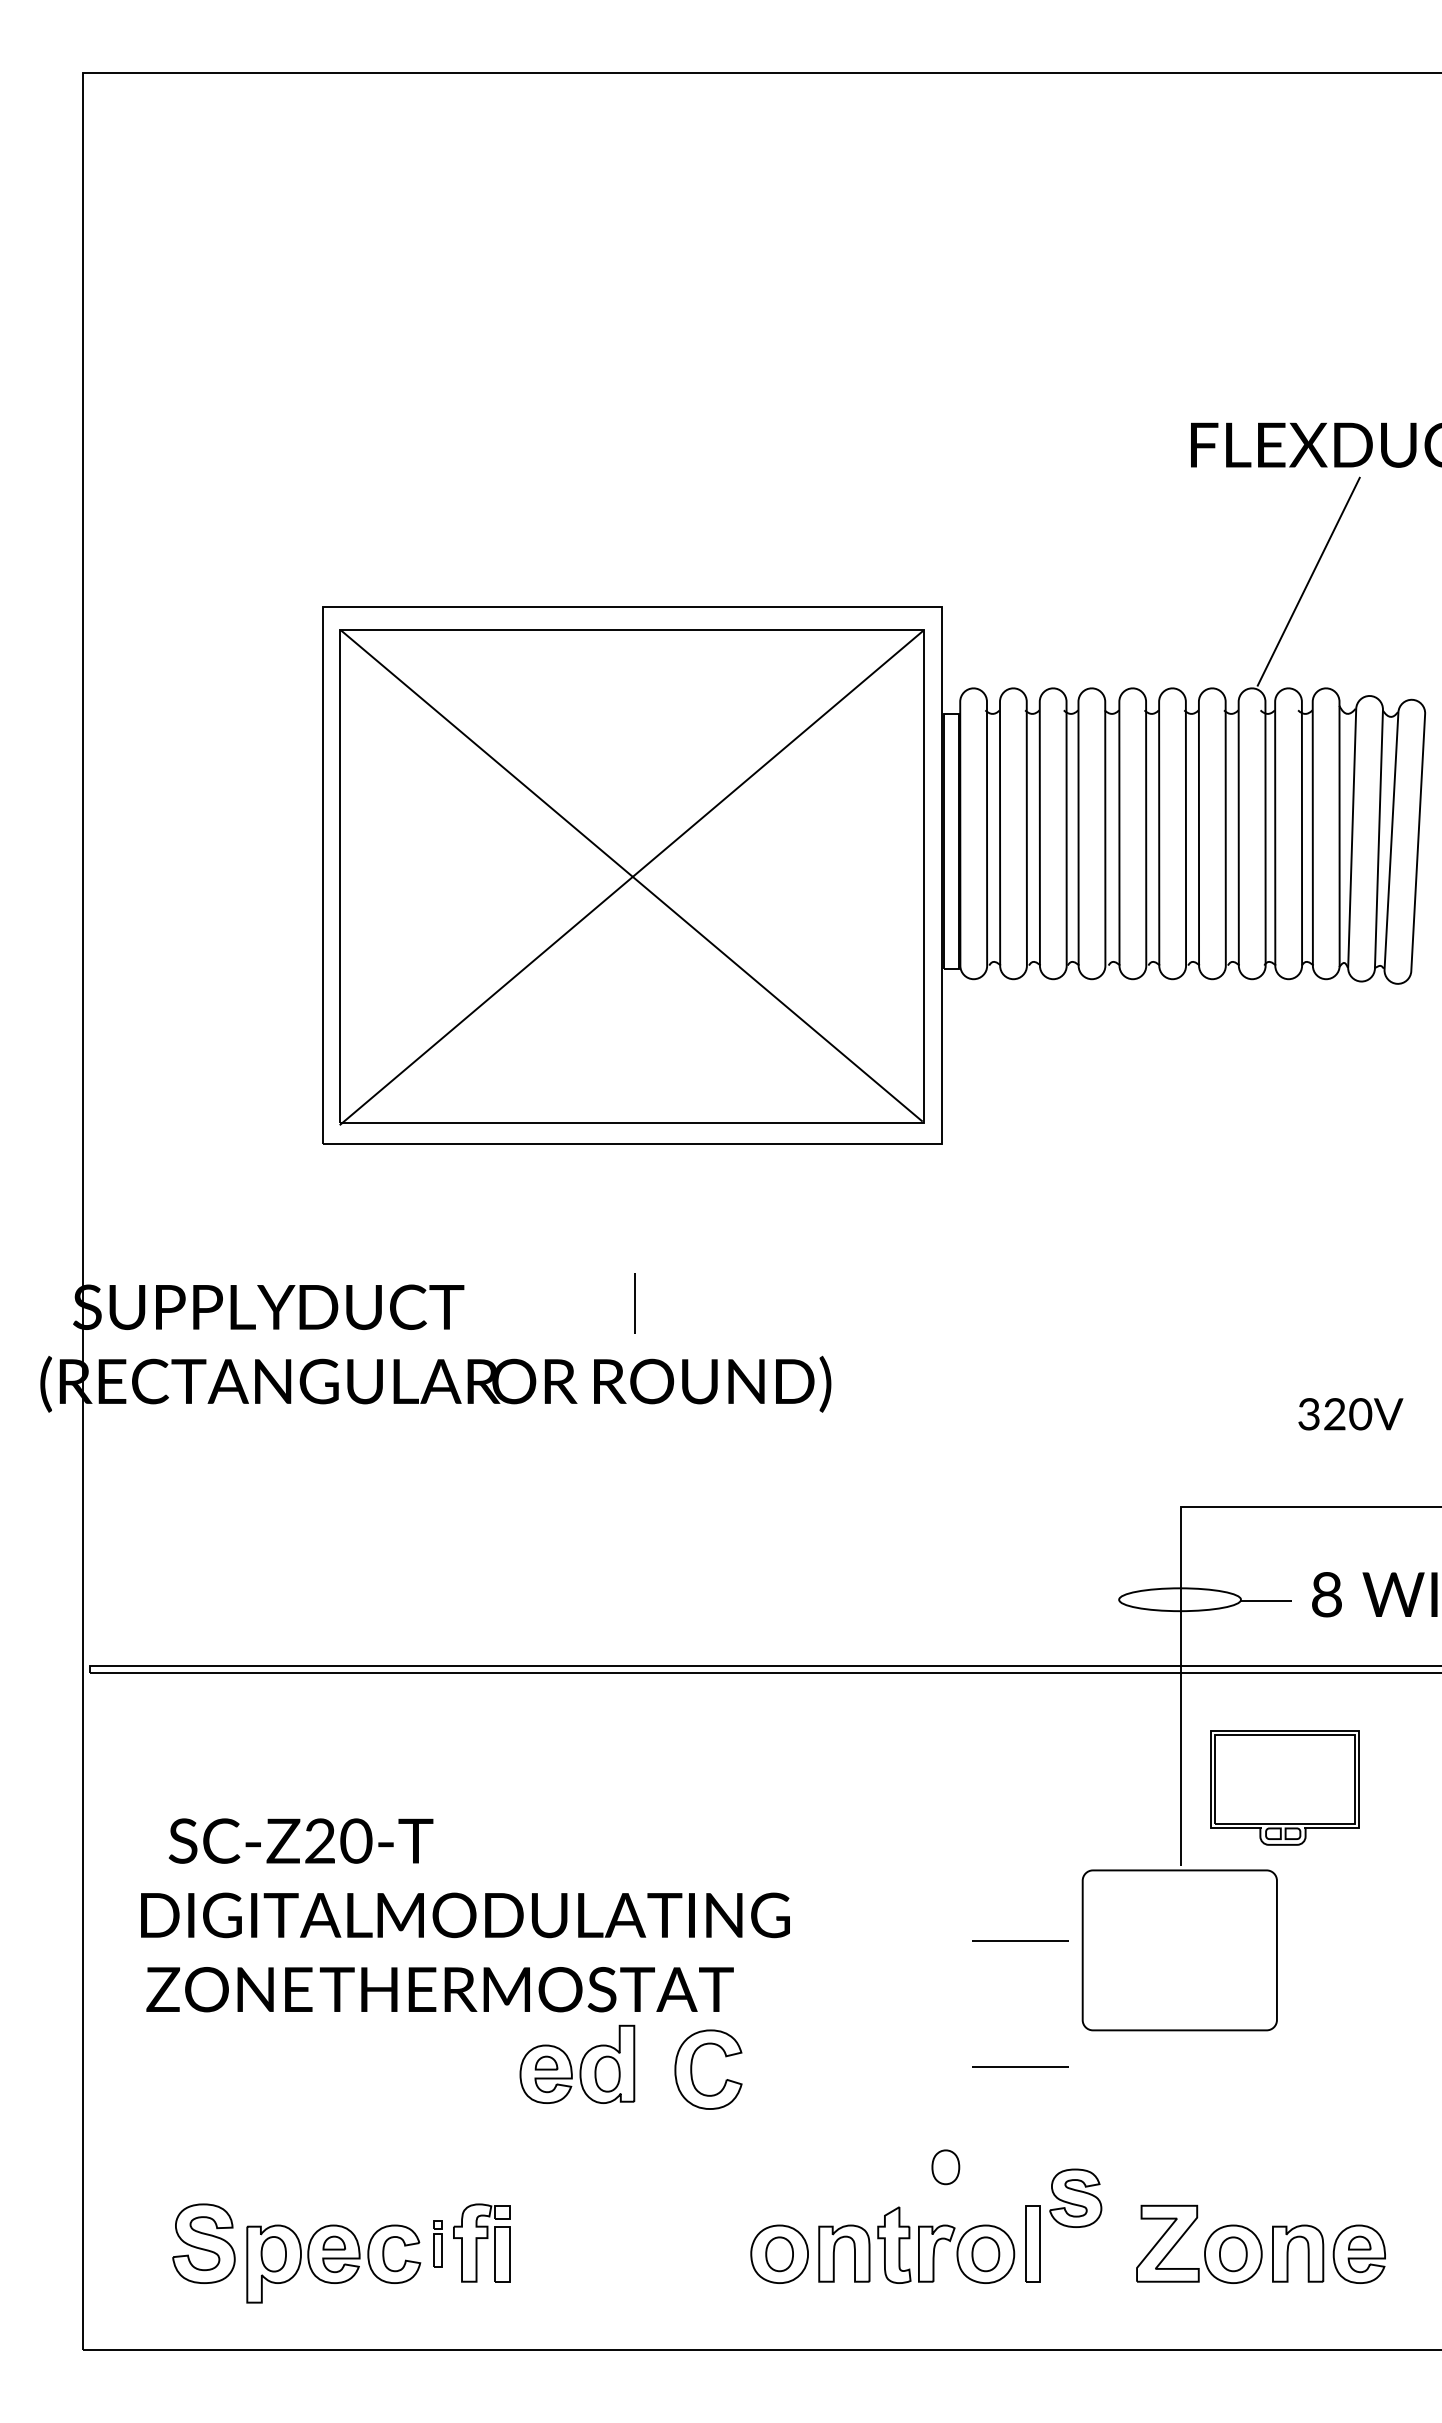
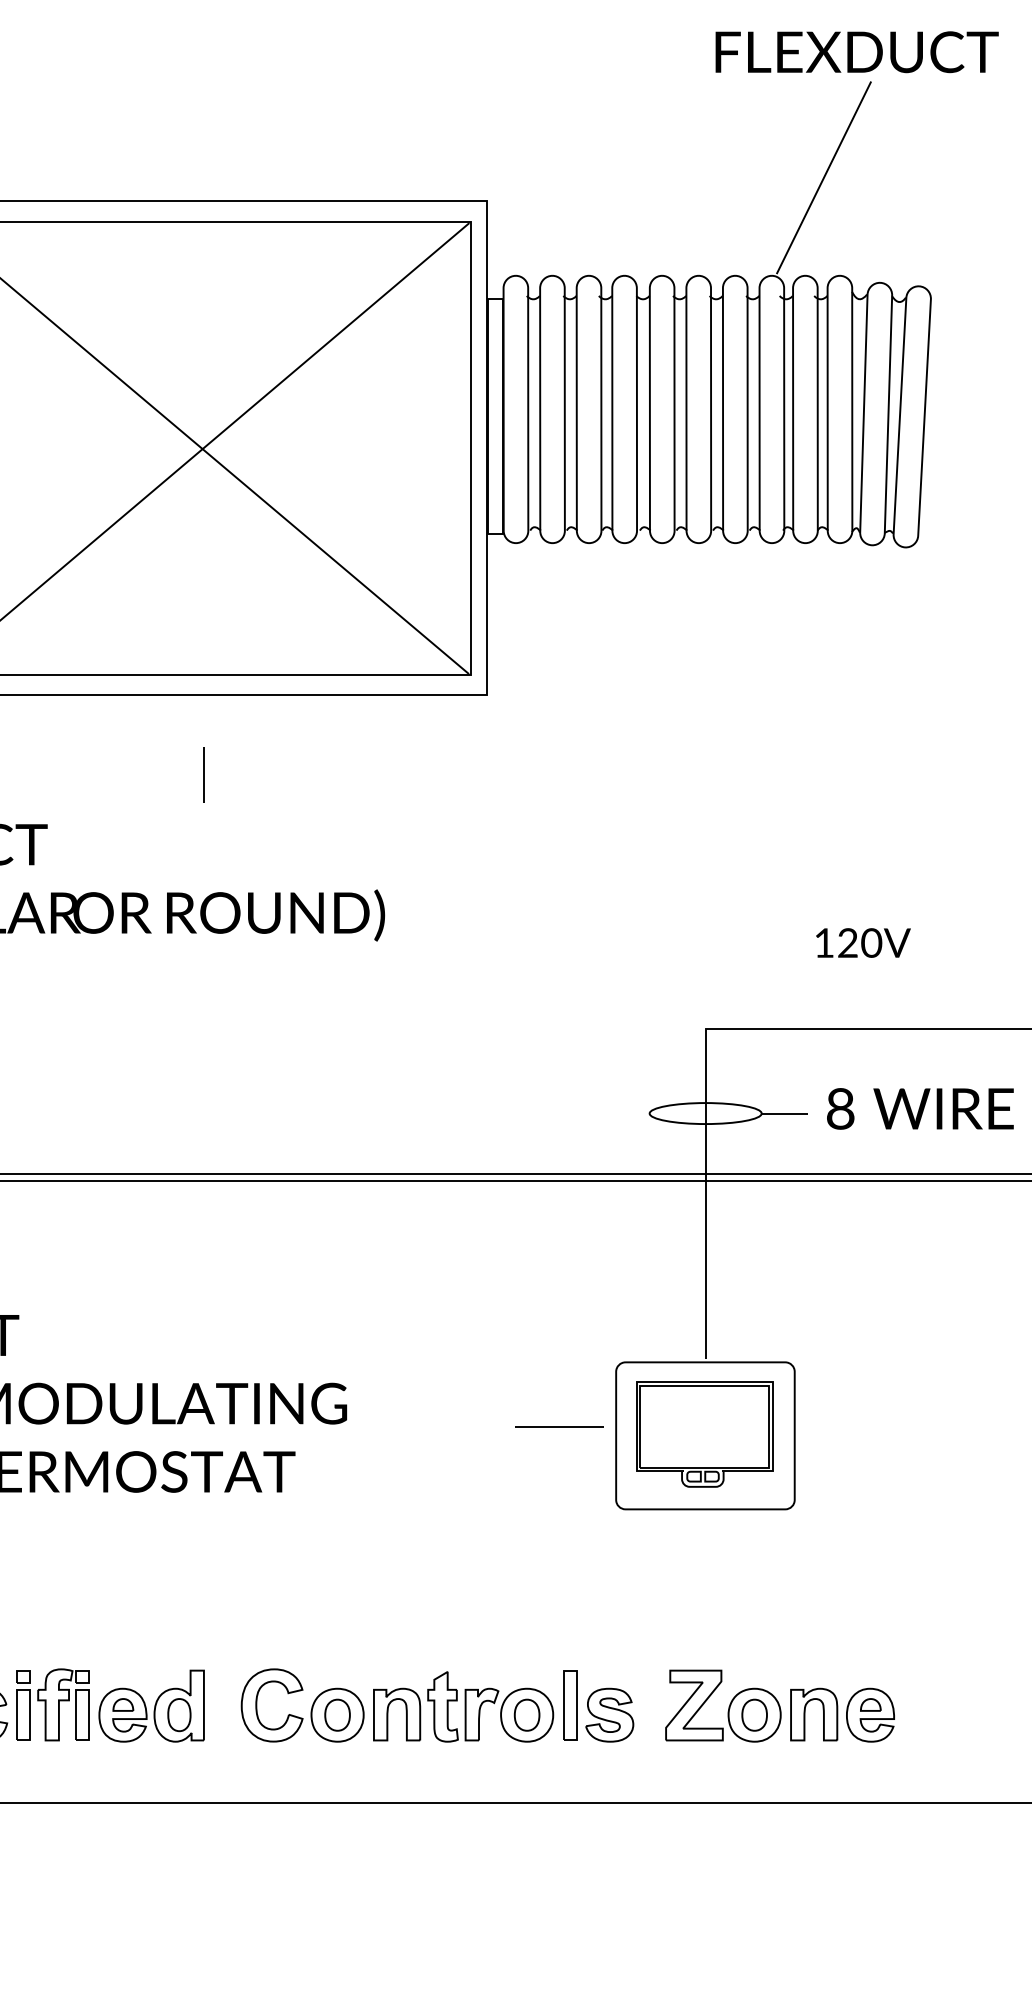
line: (634, 1303) -> (204, 775), moved
text: (1308, 1414) -> (823, 943), 320V -> 120V
part: (1284, 1787) -> (704, 1434), moved
part: (577, 2063) -> (151, 1705), moved
line: (1020, 2066) -> (558, 1542), removed
part: (692, 2069) -> (257, 1705), moved
part: (945, 2167) -> (490, 1635), removed
part: (1075, 2197) -> (609, 1714), moved
part: (437, 2243) -> (23, 1705), size x1.67

